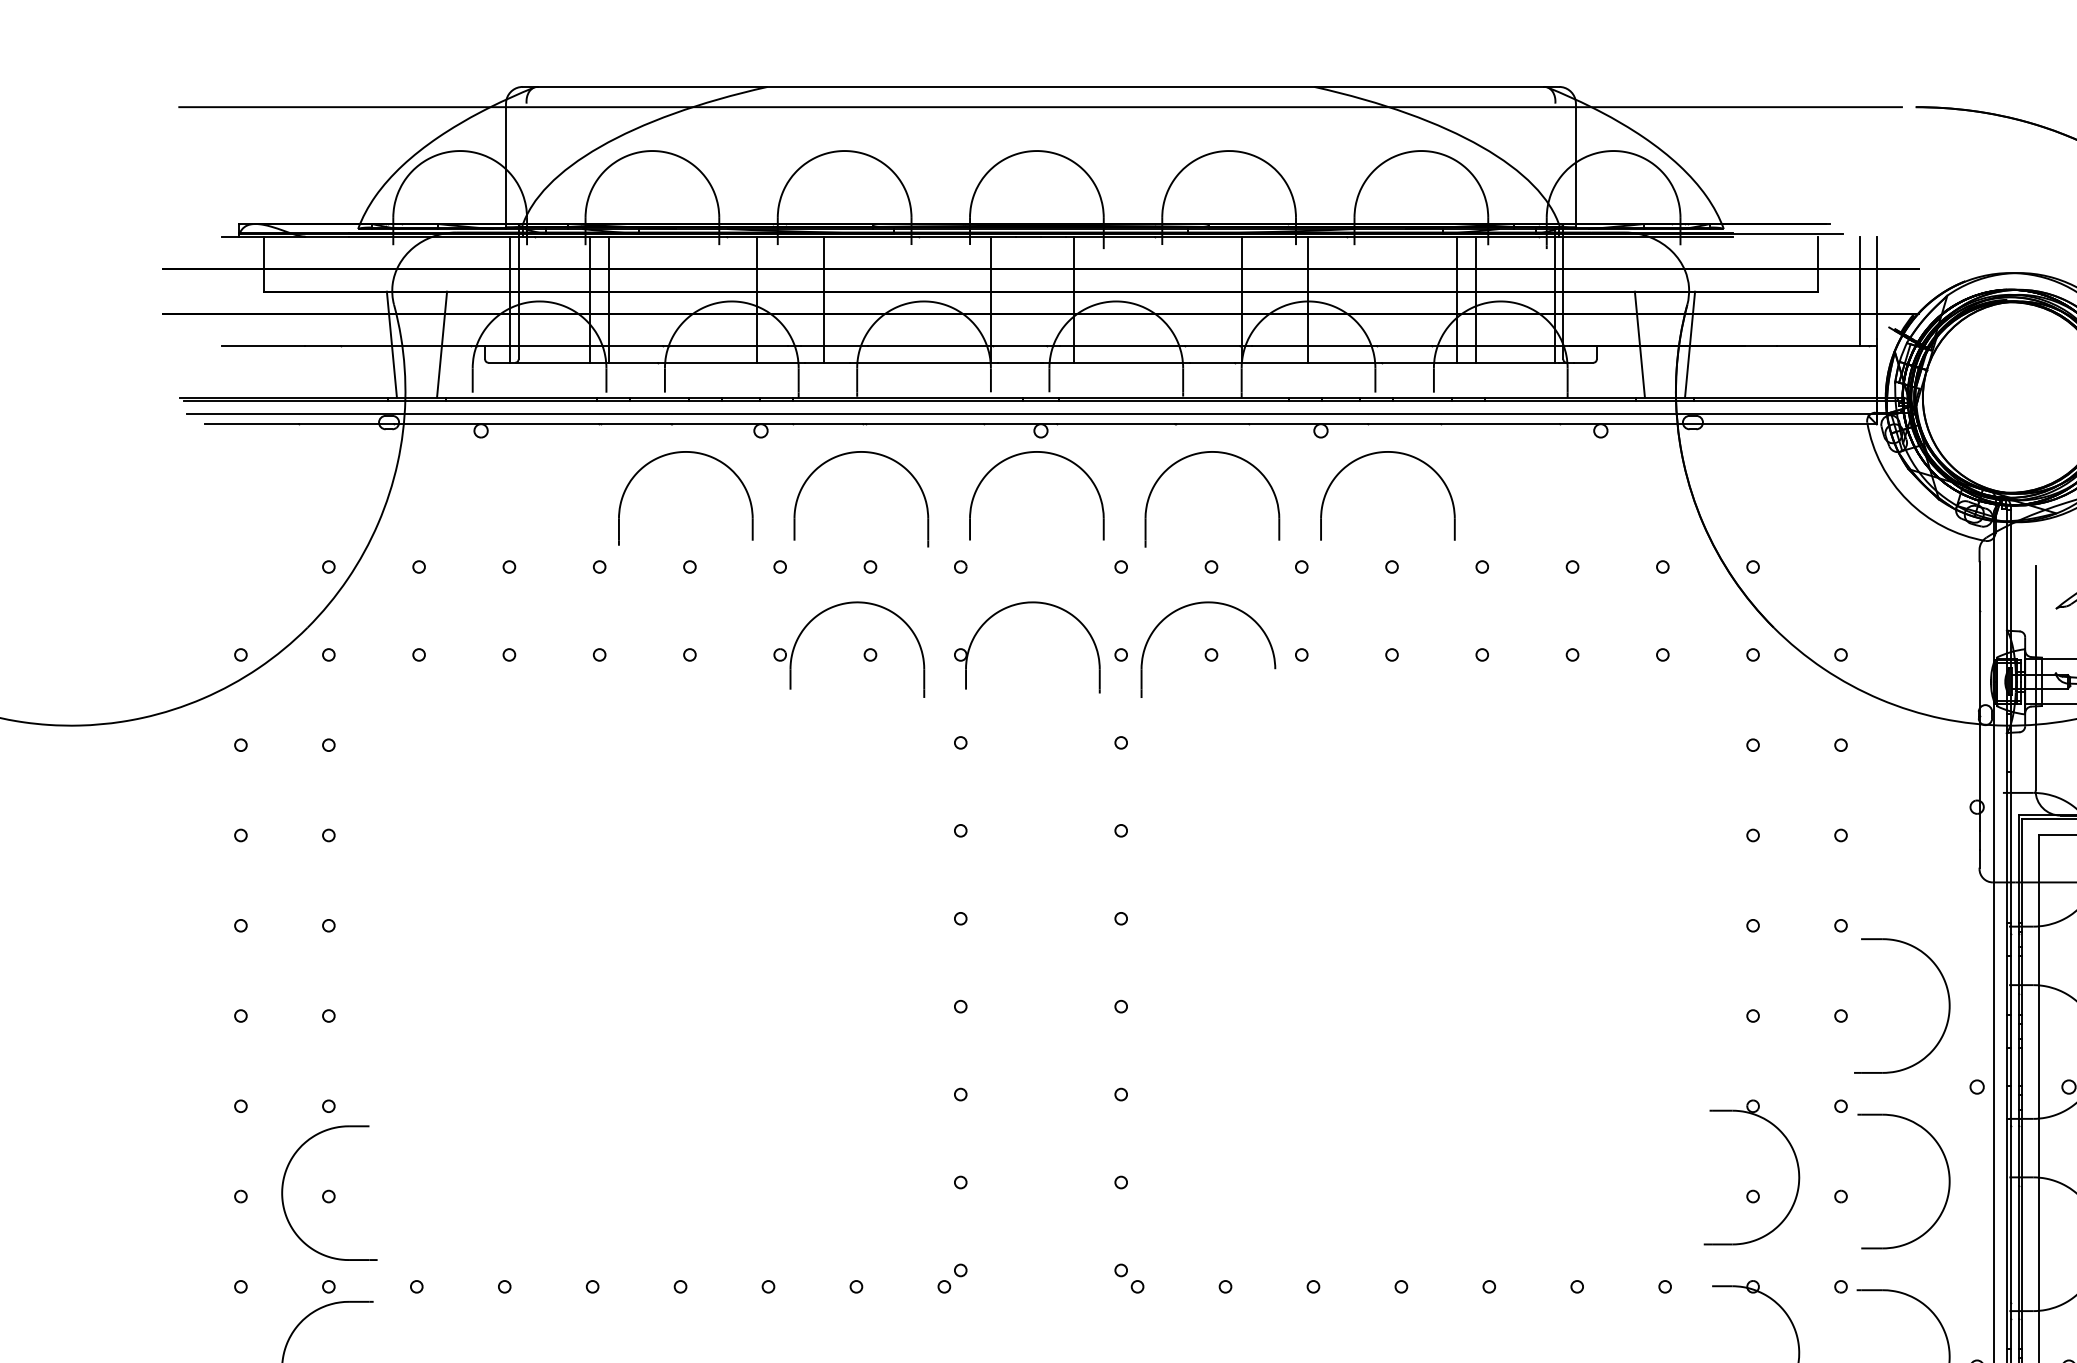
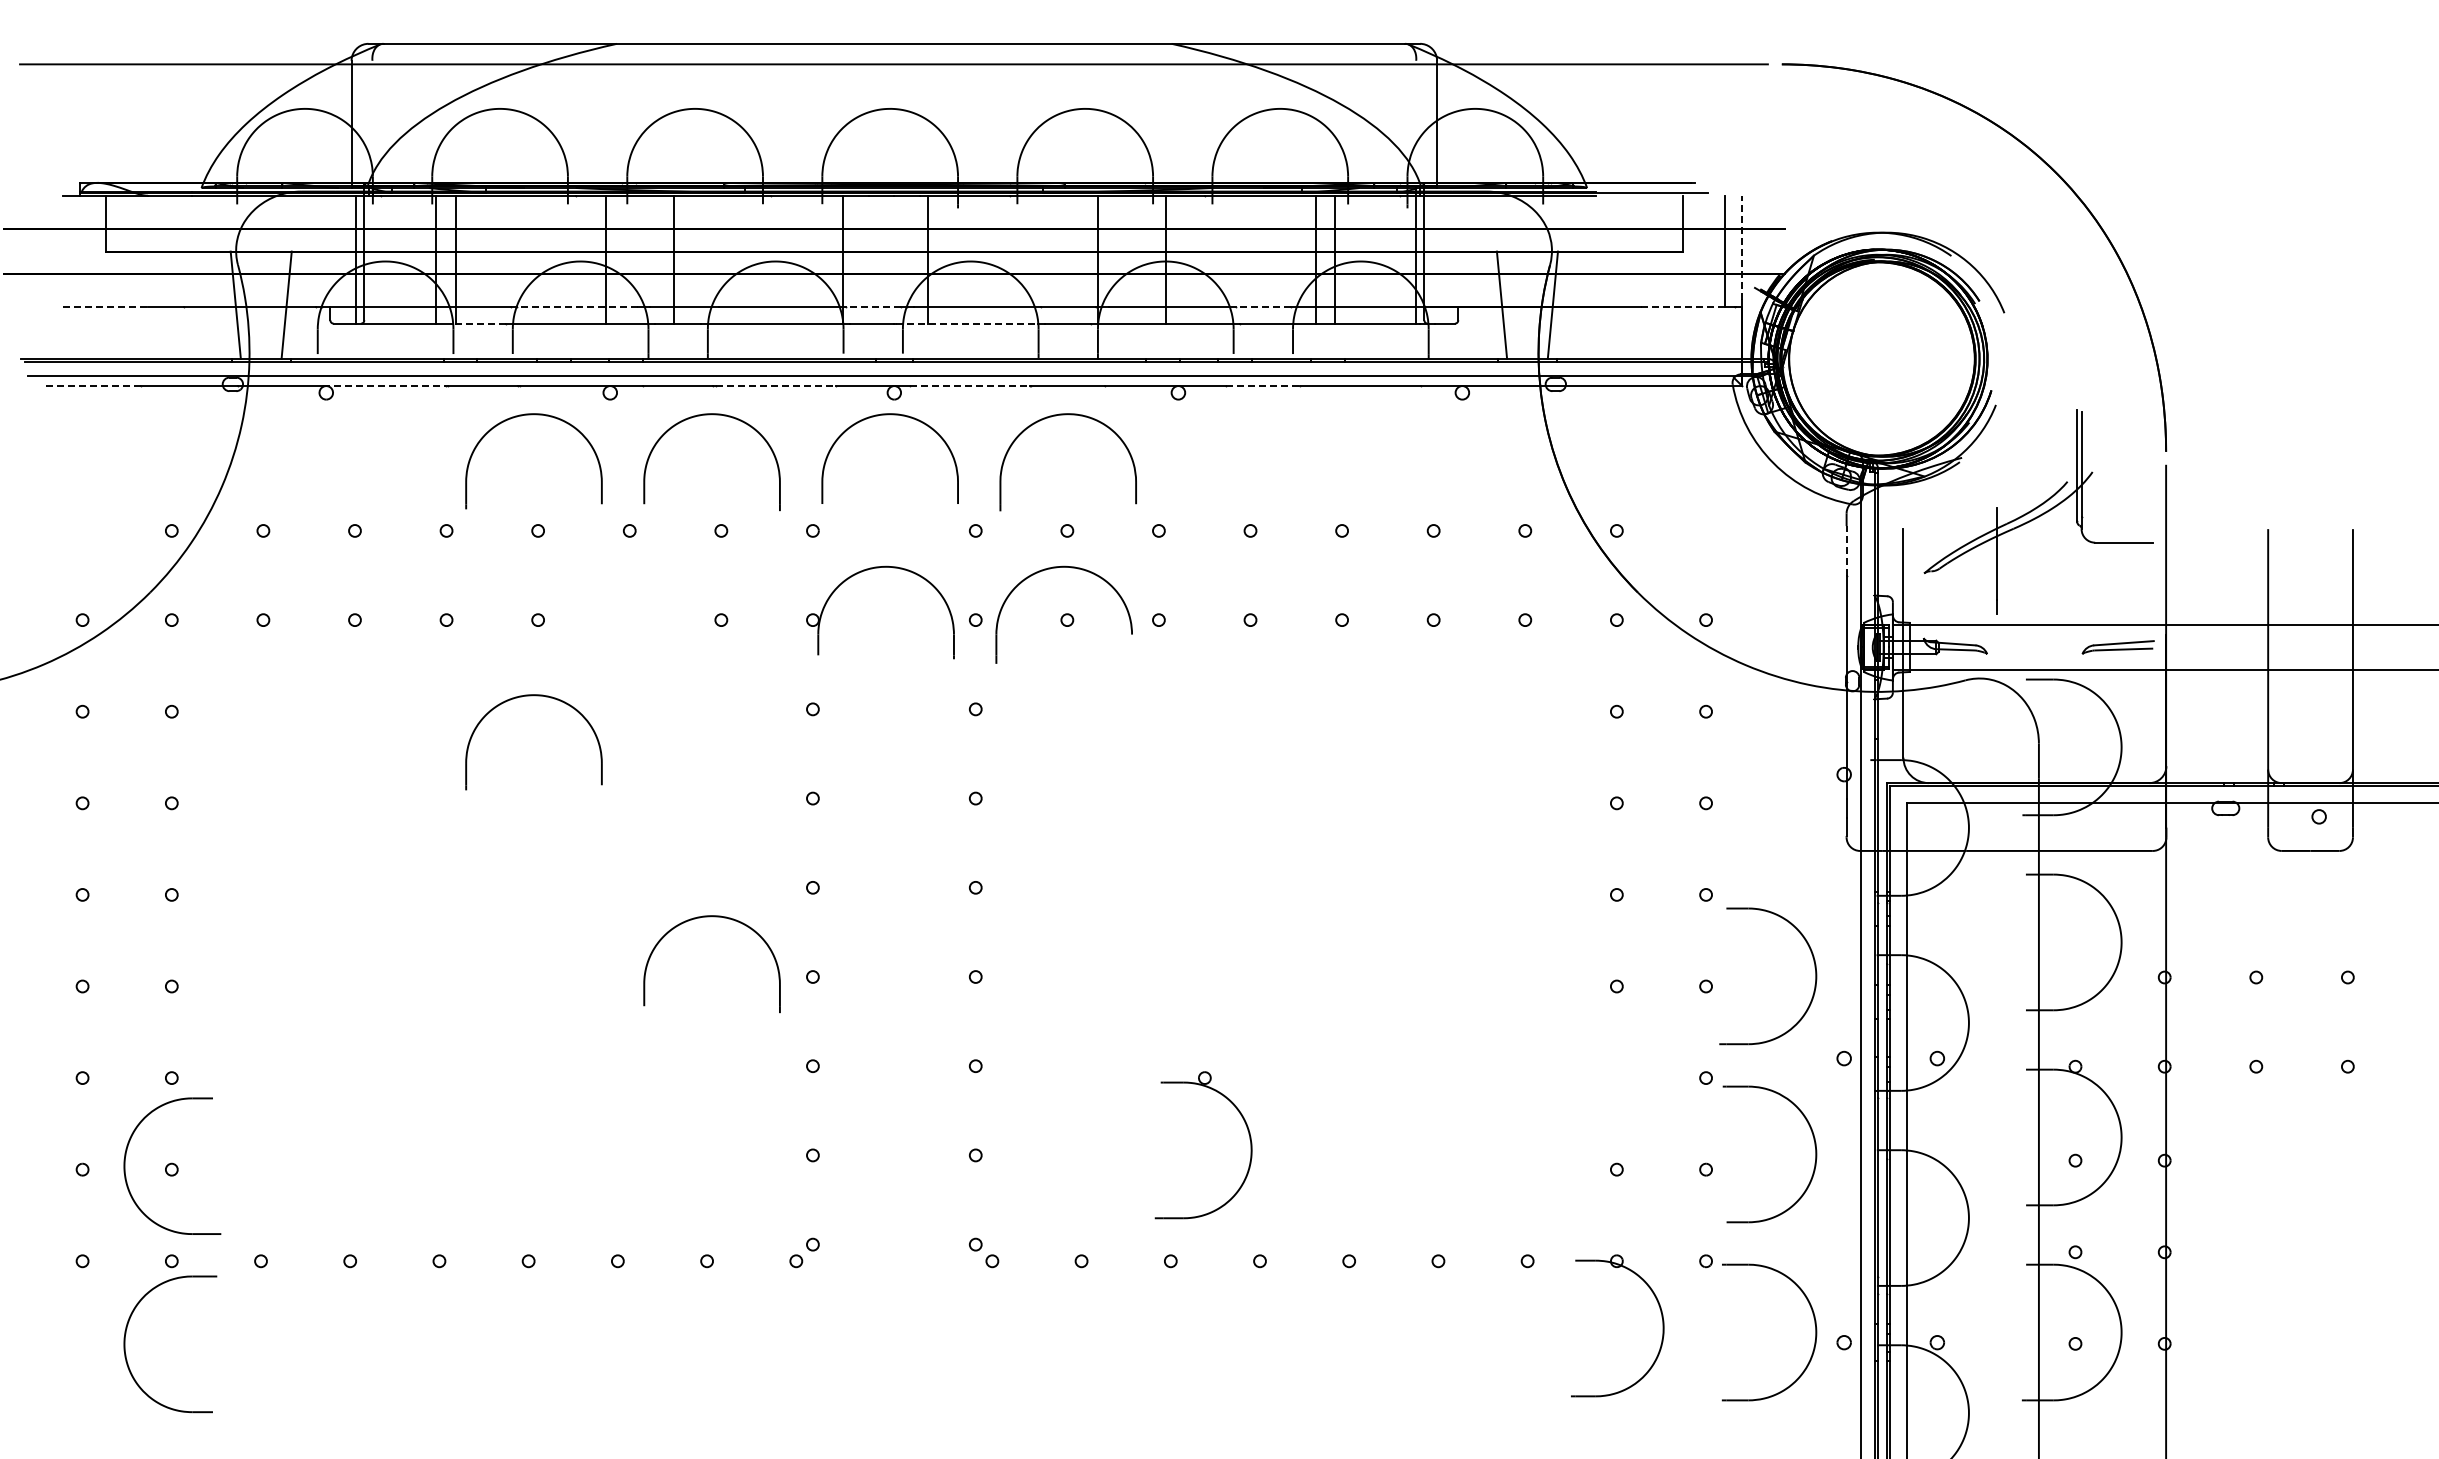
line: (1876, 288) -> (1742, 248), solid -> dashed
line: (264, 345) -> (106, 306), solid -> dashed
line: (728, 345) -> (577, 306), solid -> dashed
line: (1020, 345) -> (873, 306), solid -> dashed
line: (1404, 345) -> (1263, 306), solid -> dashed
line: (1817, 345) -> (1682, 306), solid -> dashed
line: (632, 362) -> (479, 323), solid -> dashed
line: (1113, 362) -> (967, 323), solid -> dashed
line: (251, 424) -> (93, 386), solid -> dashed
line: (539, 424) -> (385, 386), solid -> dashed
line: (924, 424) -> (776, 386), solid -> dashed
line: (1116, 424) -> (970, 386), solid -> dashed
line: (1404, 424) -> (1263, 386), solid -> dashed
part: (1387, 453) -> (1245, 415), removed
line: (1979, 586) -> (1846, 550), solid -> dashed
part: (829, 609) -> (679, 574), removed
part: (685, 730) -> (533, 696), added
part: (860, 948) -> (711, 917), added
part: (1796, 1161) -> (1248, 1134), moved

